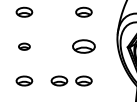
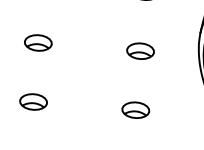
part: (24, 46) -> (38, 42), size x1.43
part: (83, 46) -> (139, 50), size x0.71
part: (59, 80) -> (93, 105), removed

